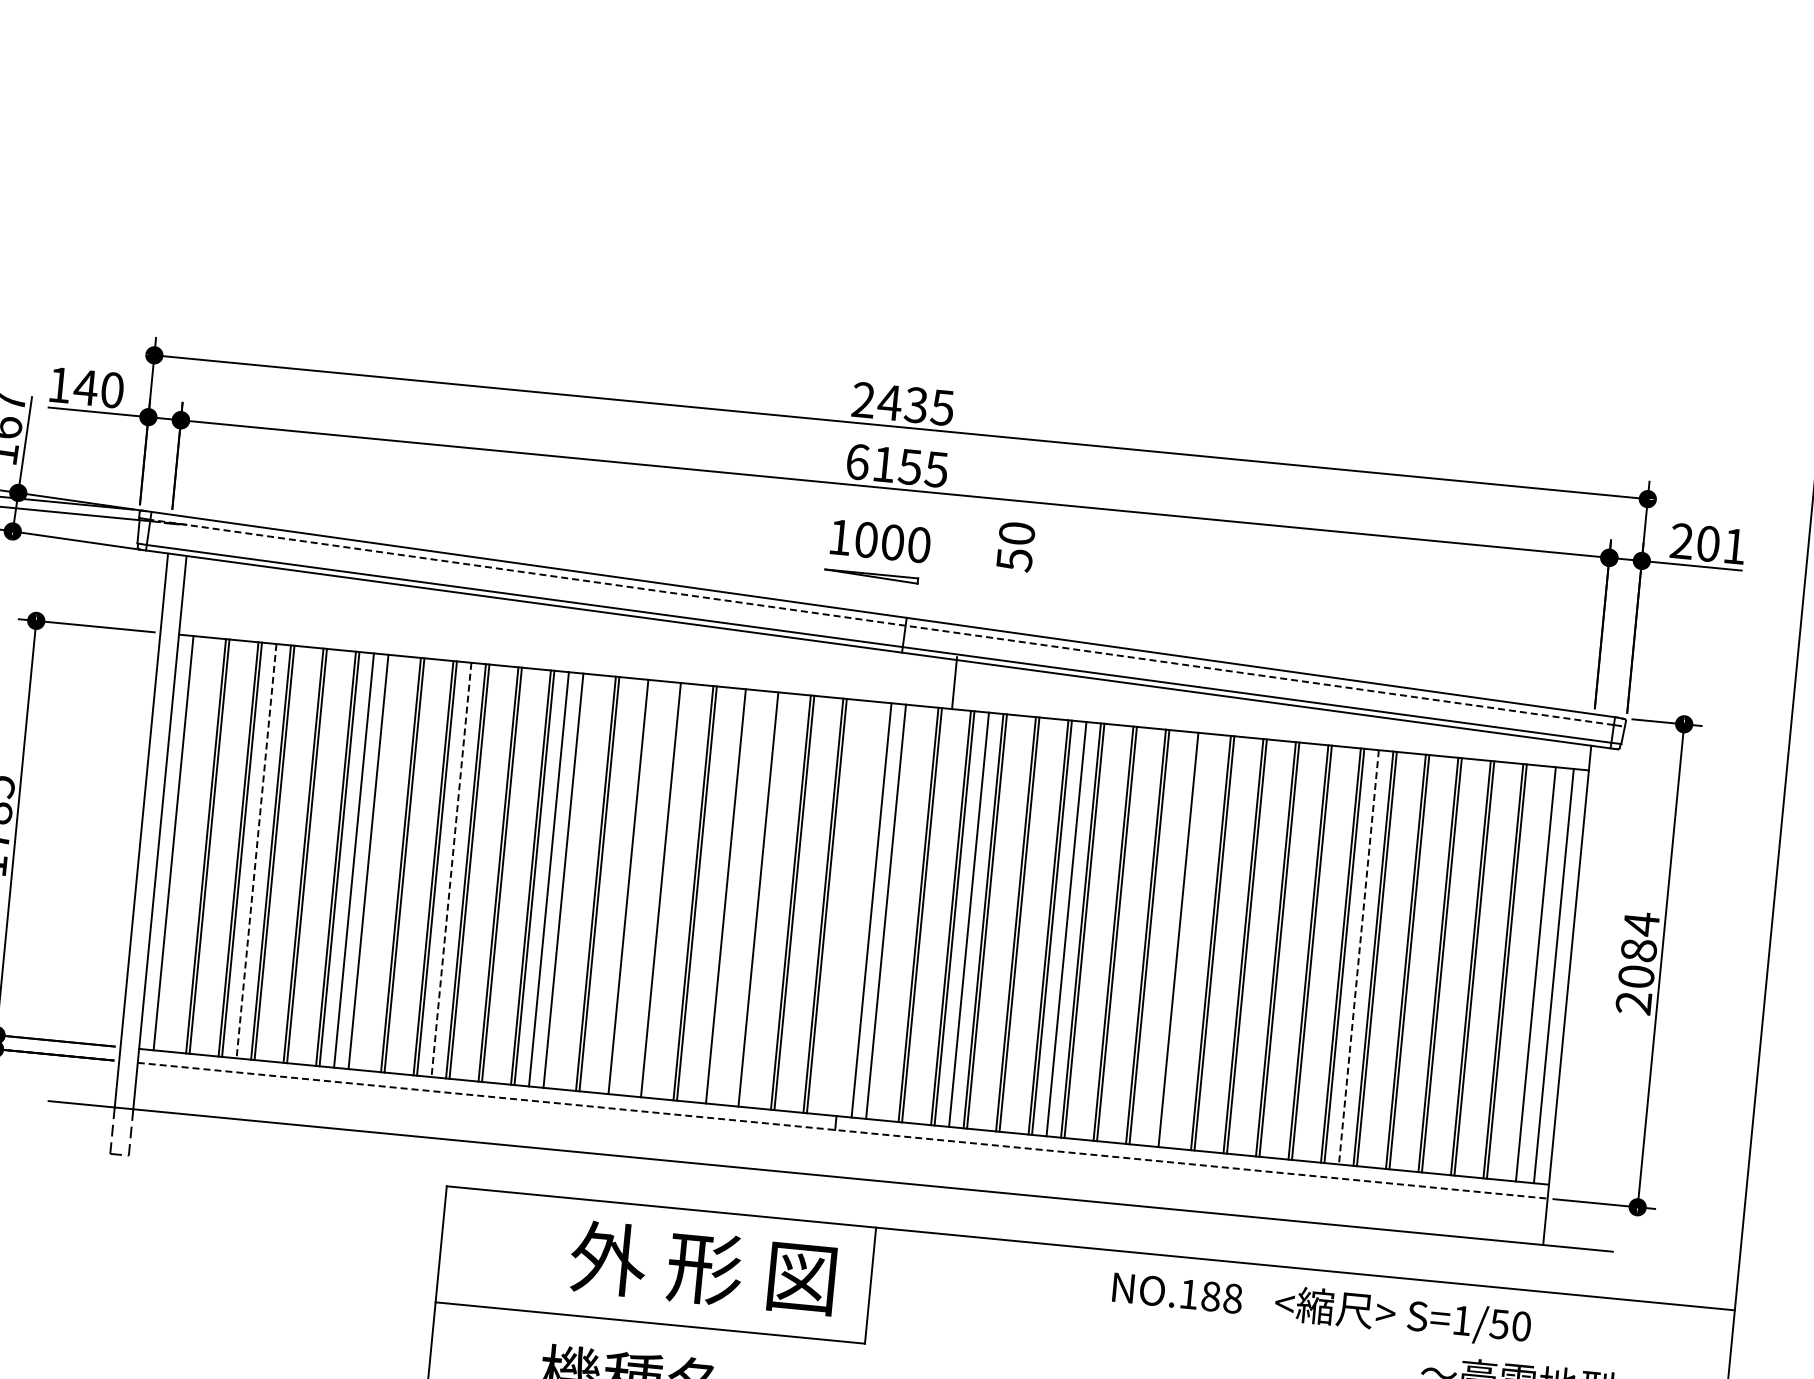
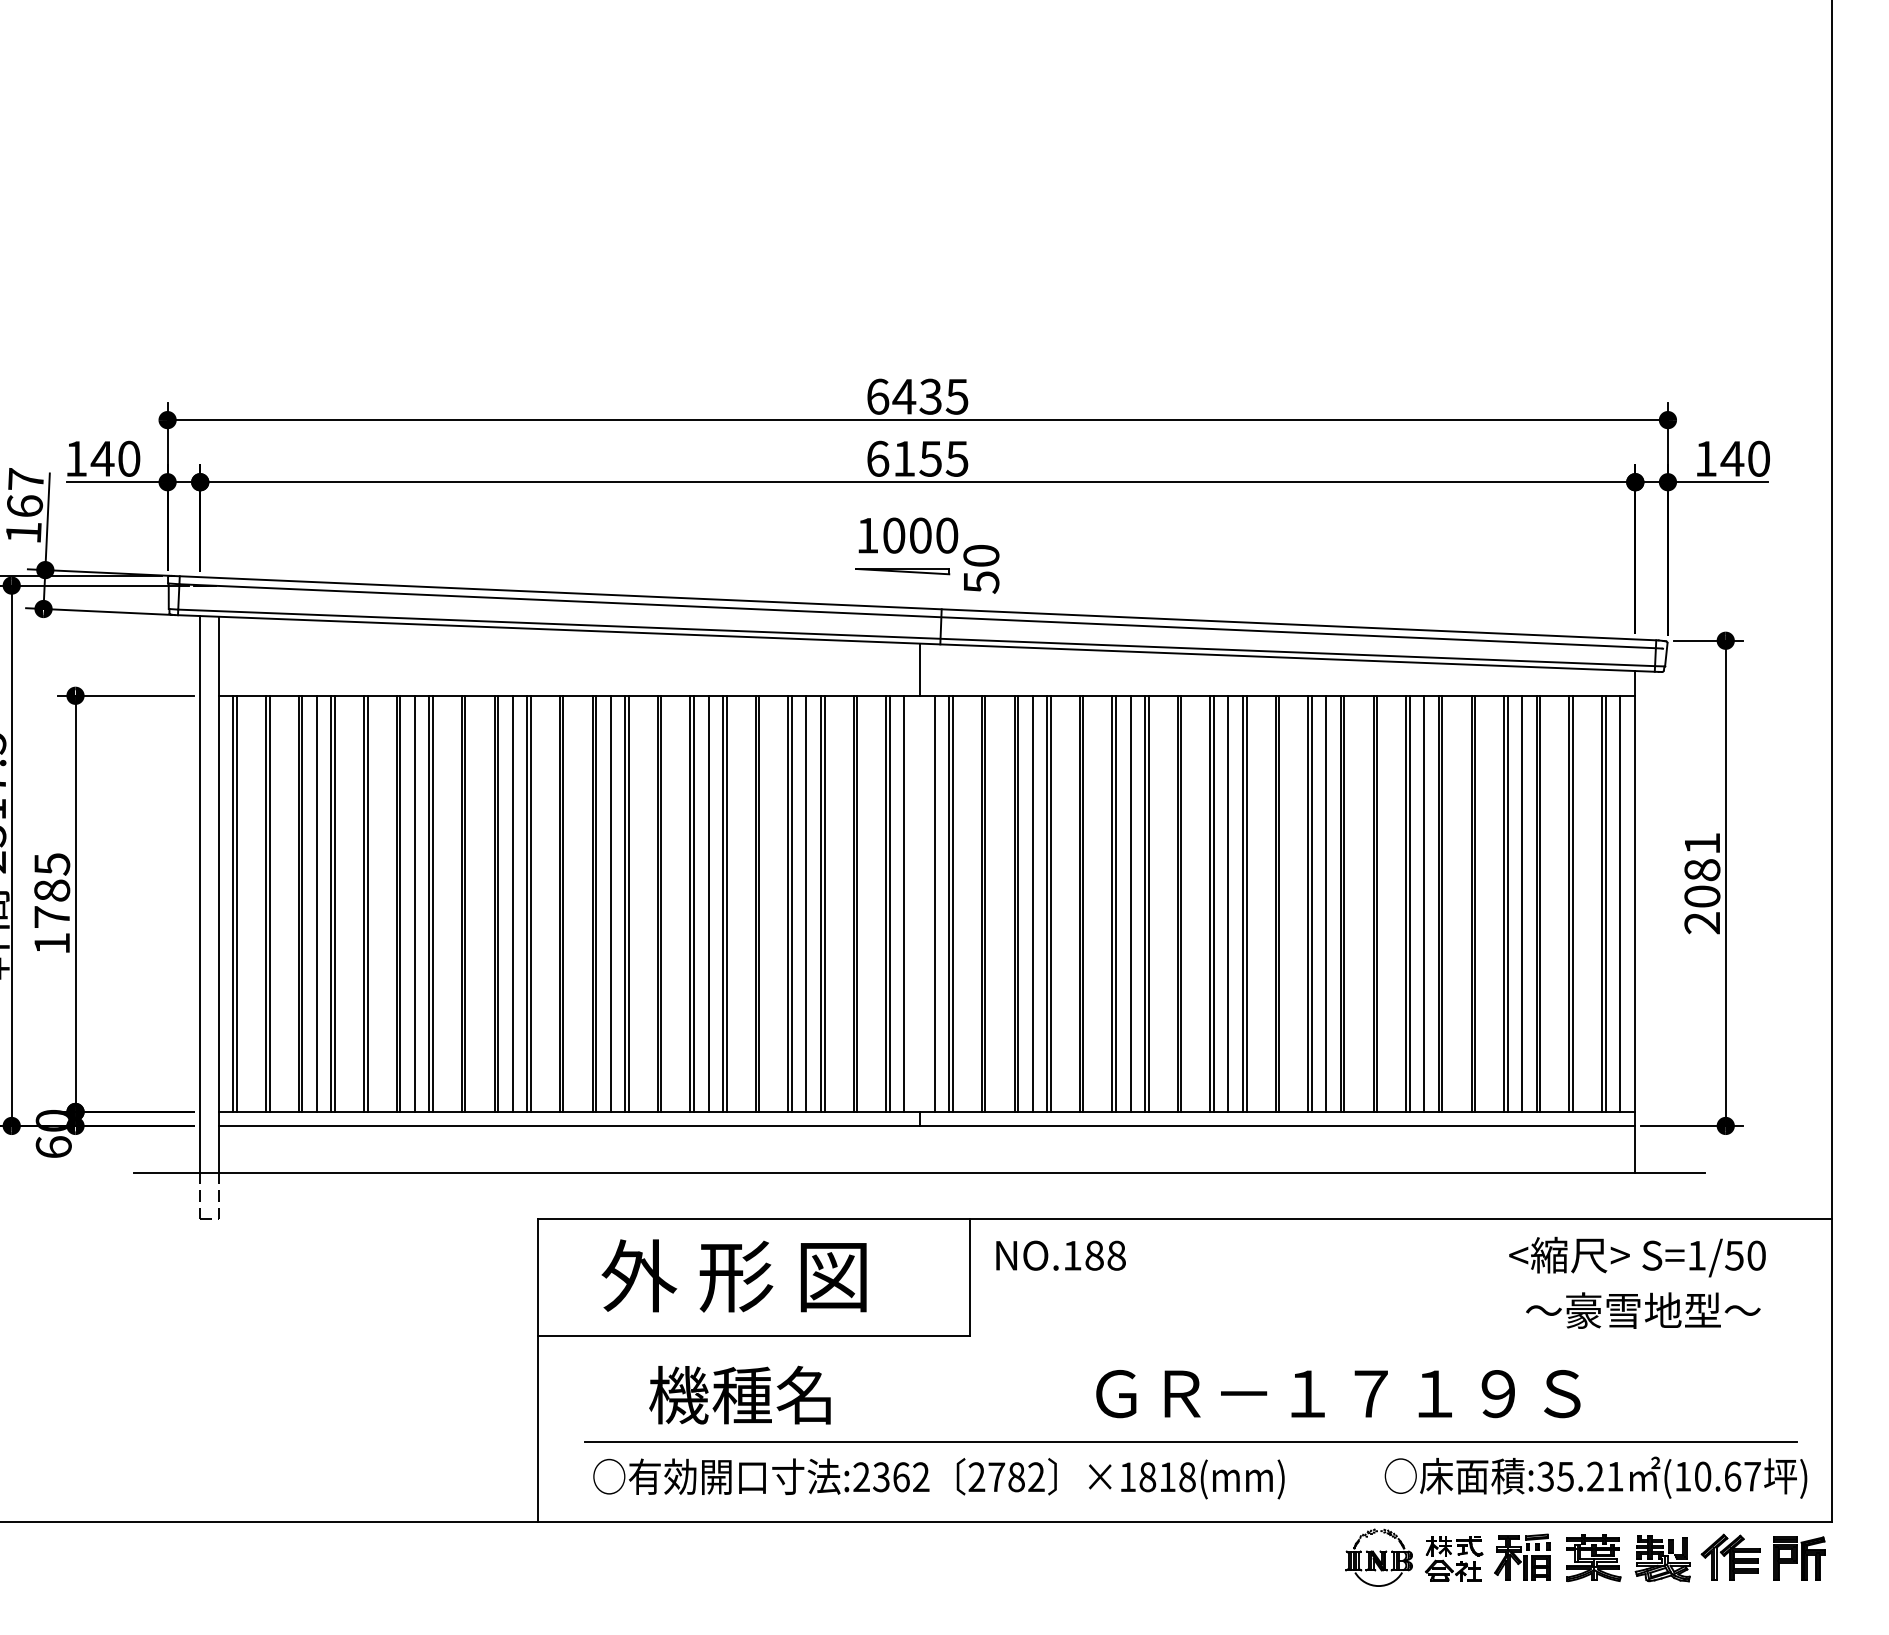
text: (864, 399) -> (878, 396), 2435 -> 6435
text: (1708, 543) -> (1732, 458), 201 -> 140
text: (1015, 547) -> (981, 569), moved
line: (881, 622) -> (917, 616), dashed -> solid
line: (954, 682) -> (919, 669), moved
line: (176, 843) -> (236, 903), added
line: (256, 851) -> (316, 904), dashed -> solid
line: (371, 861) -> (432, 903), added
line: (451, 870) -> (512, 904), dashed -> solid
line: (566, 880) -> (628, 903), added
line: (631, 886) -> (693, 903), added
line: (646, 888) -> (708, 903), added
line: (664, 890) -> (726, 903), added
line: (729, 896) -> (791, 903), added
line: (743, 897) -> (806, 903), added
line: (761, 899) -> (824, 903), added
line: (841, 907) -> (904, 903), added
line: (889, 911) -> (952, 903), added
text: (1641, 923) -> (1702, 843), 2084 -> 2081
line: (1164, 938) -> (1228, 903), added
line: (1181, 939) -> (1246, 903), added
line: (1261, 947) -> (1326, 903), added
line: (1359, 957) -> (1424, 904), dashed -> solid
line: (1456, 966) -> (1522, 903), added
line: (1539, 974) -> (1605, 903), added
line: (843, 1130) -> (927, 1125), dashed -> solid
text: (702, 1267) -> (733, 1275), moved
text: (1177, 1293) -> (1060, 1255), moved
text: (1402, 1315) -> (1637, 1256), moved

